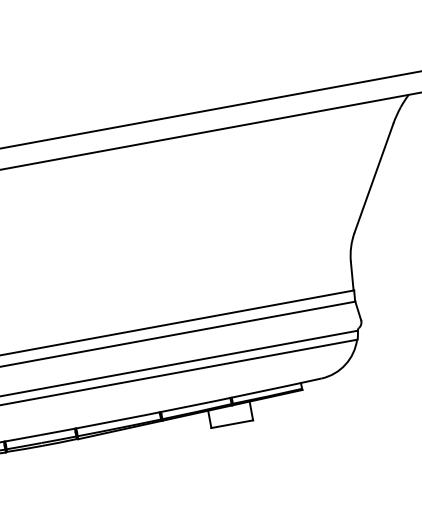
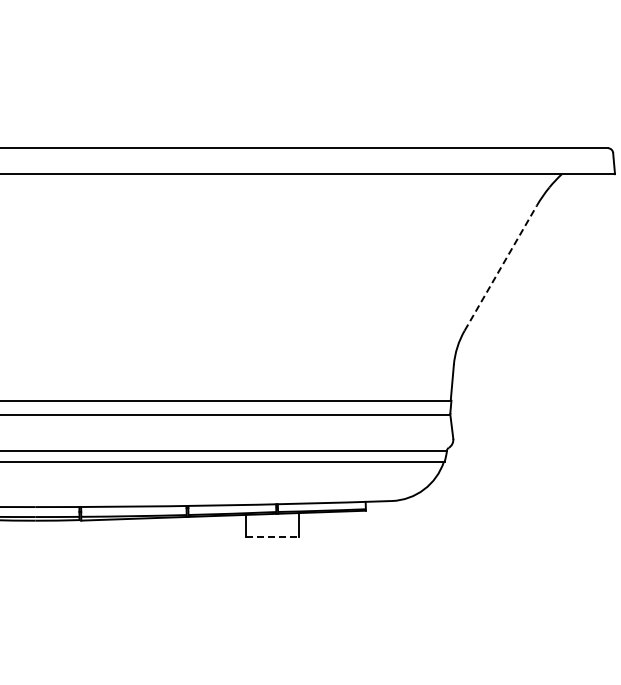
line: (374, 177) -> (501, 267), solid -> dashed
line: (232, 423) -> (273, 536), solid -> dashed

